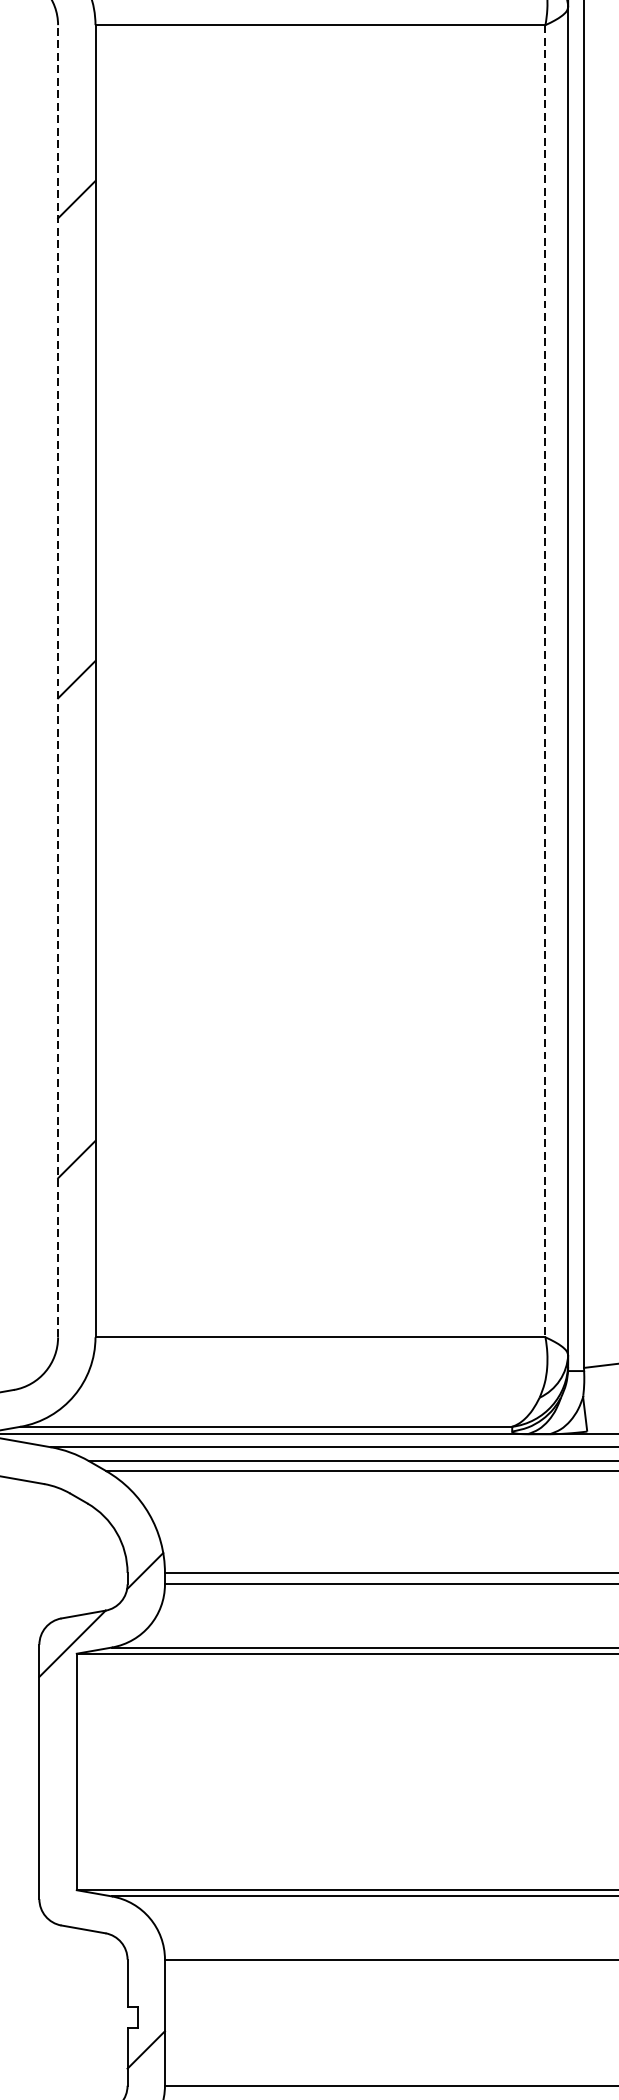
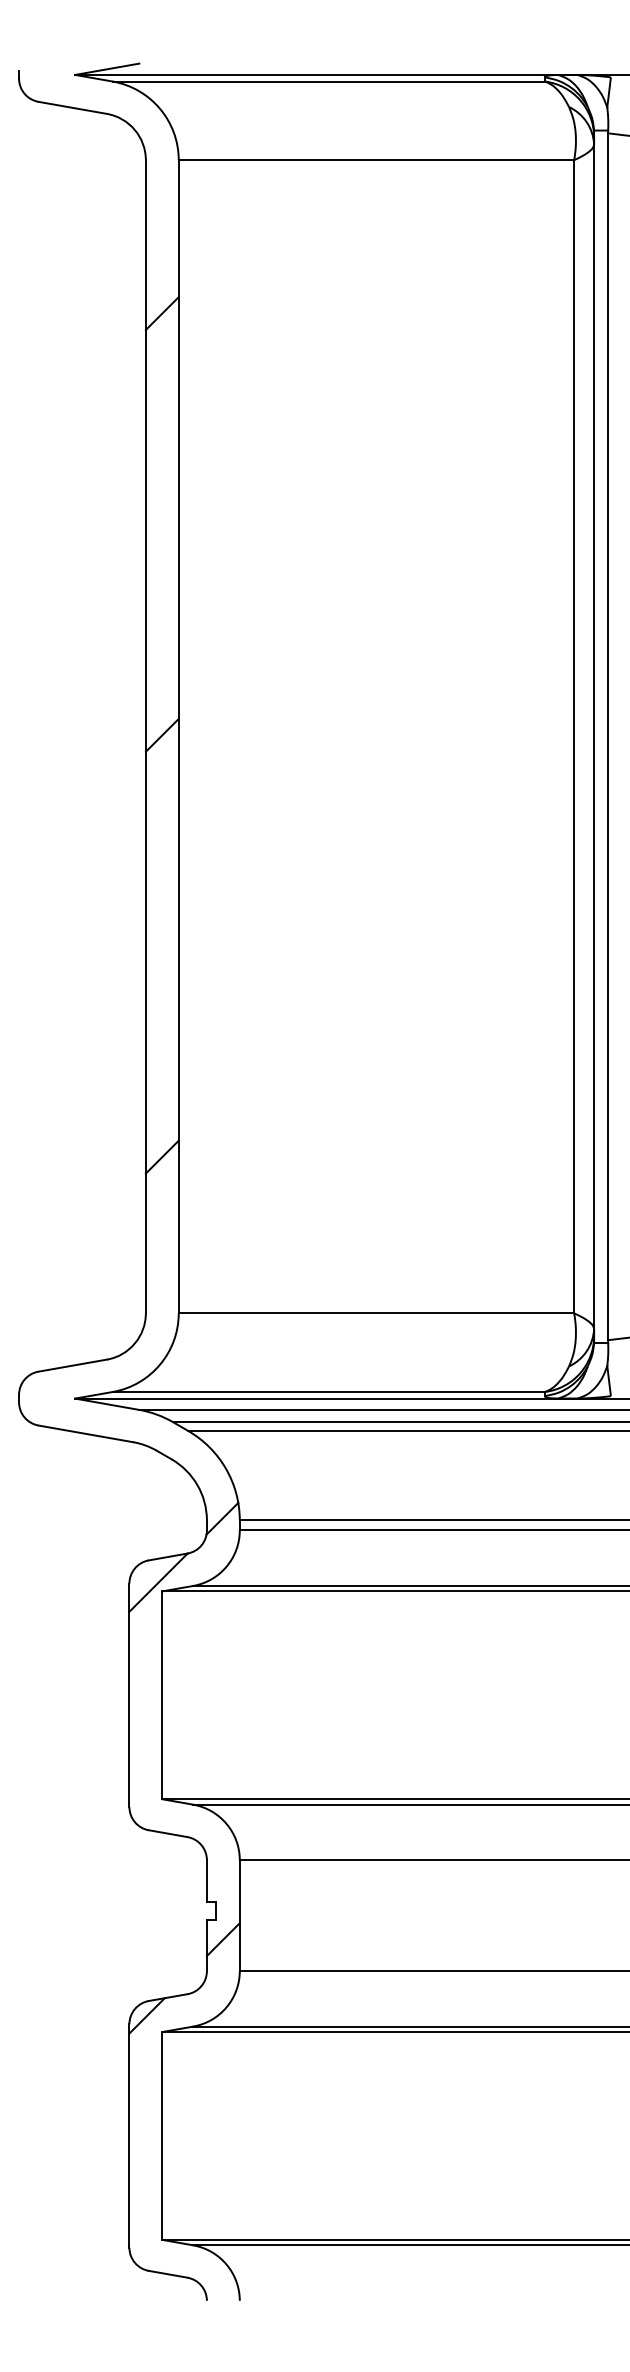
line: (57, 680) -> (145, 736), dashed -> solid
line: (545, 680) -> (574, 736), dashed -> solid

